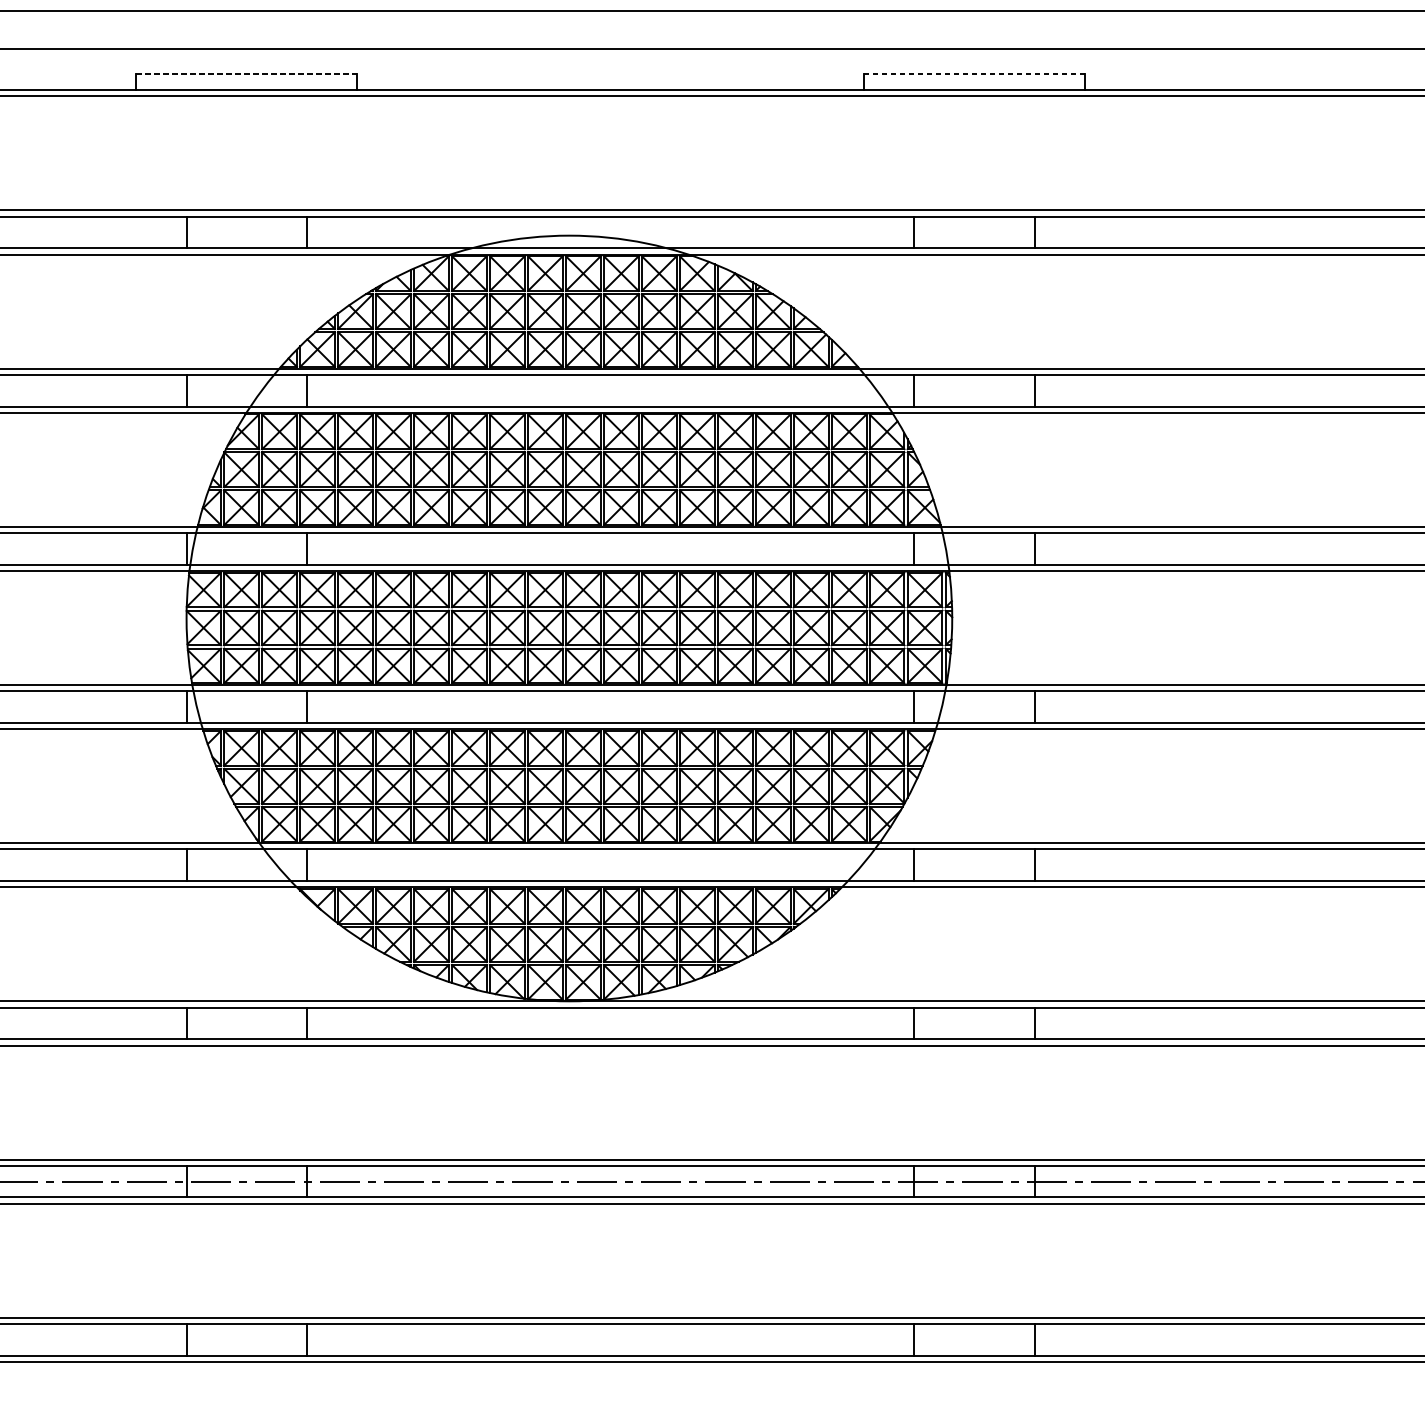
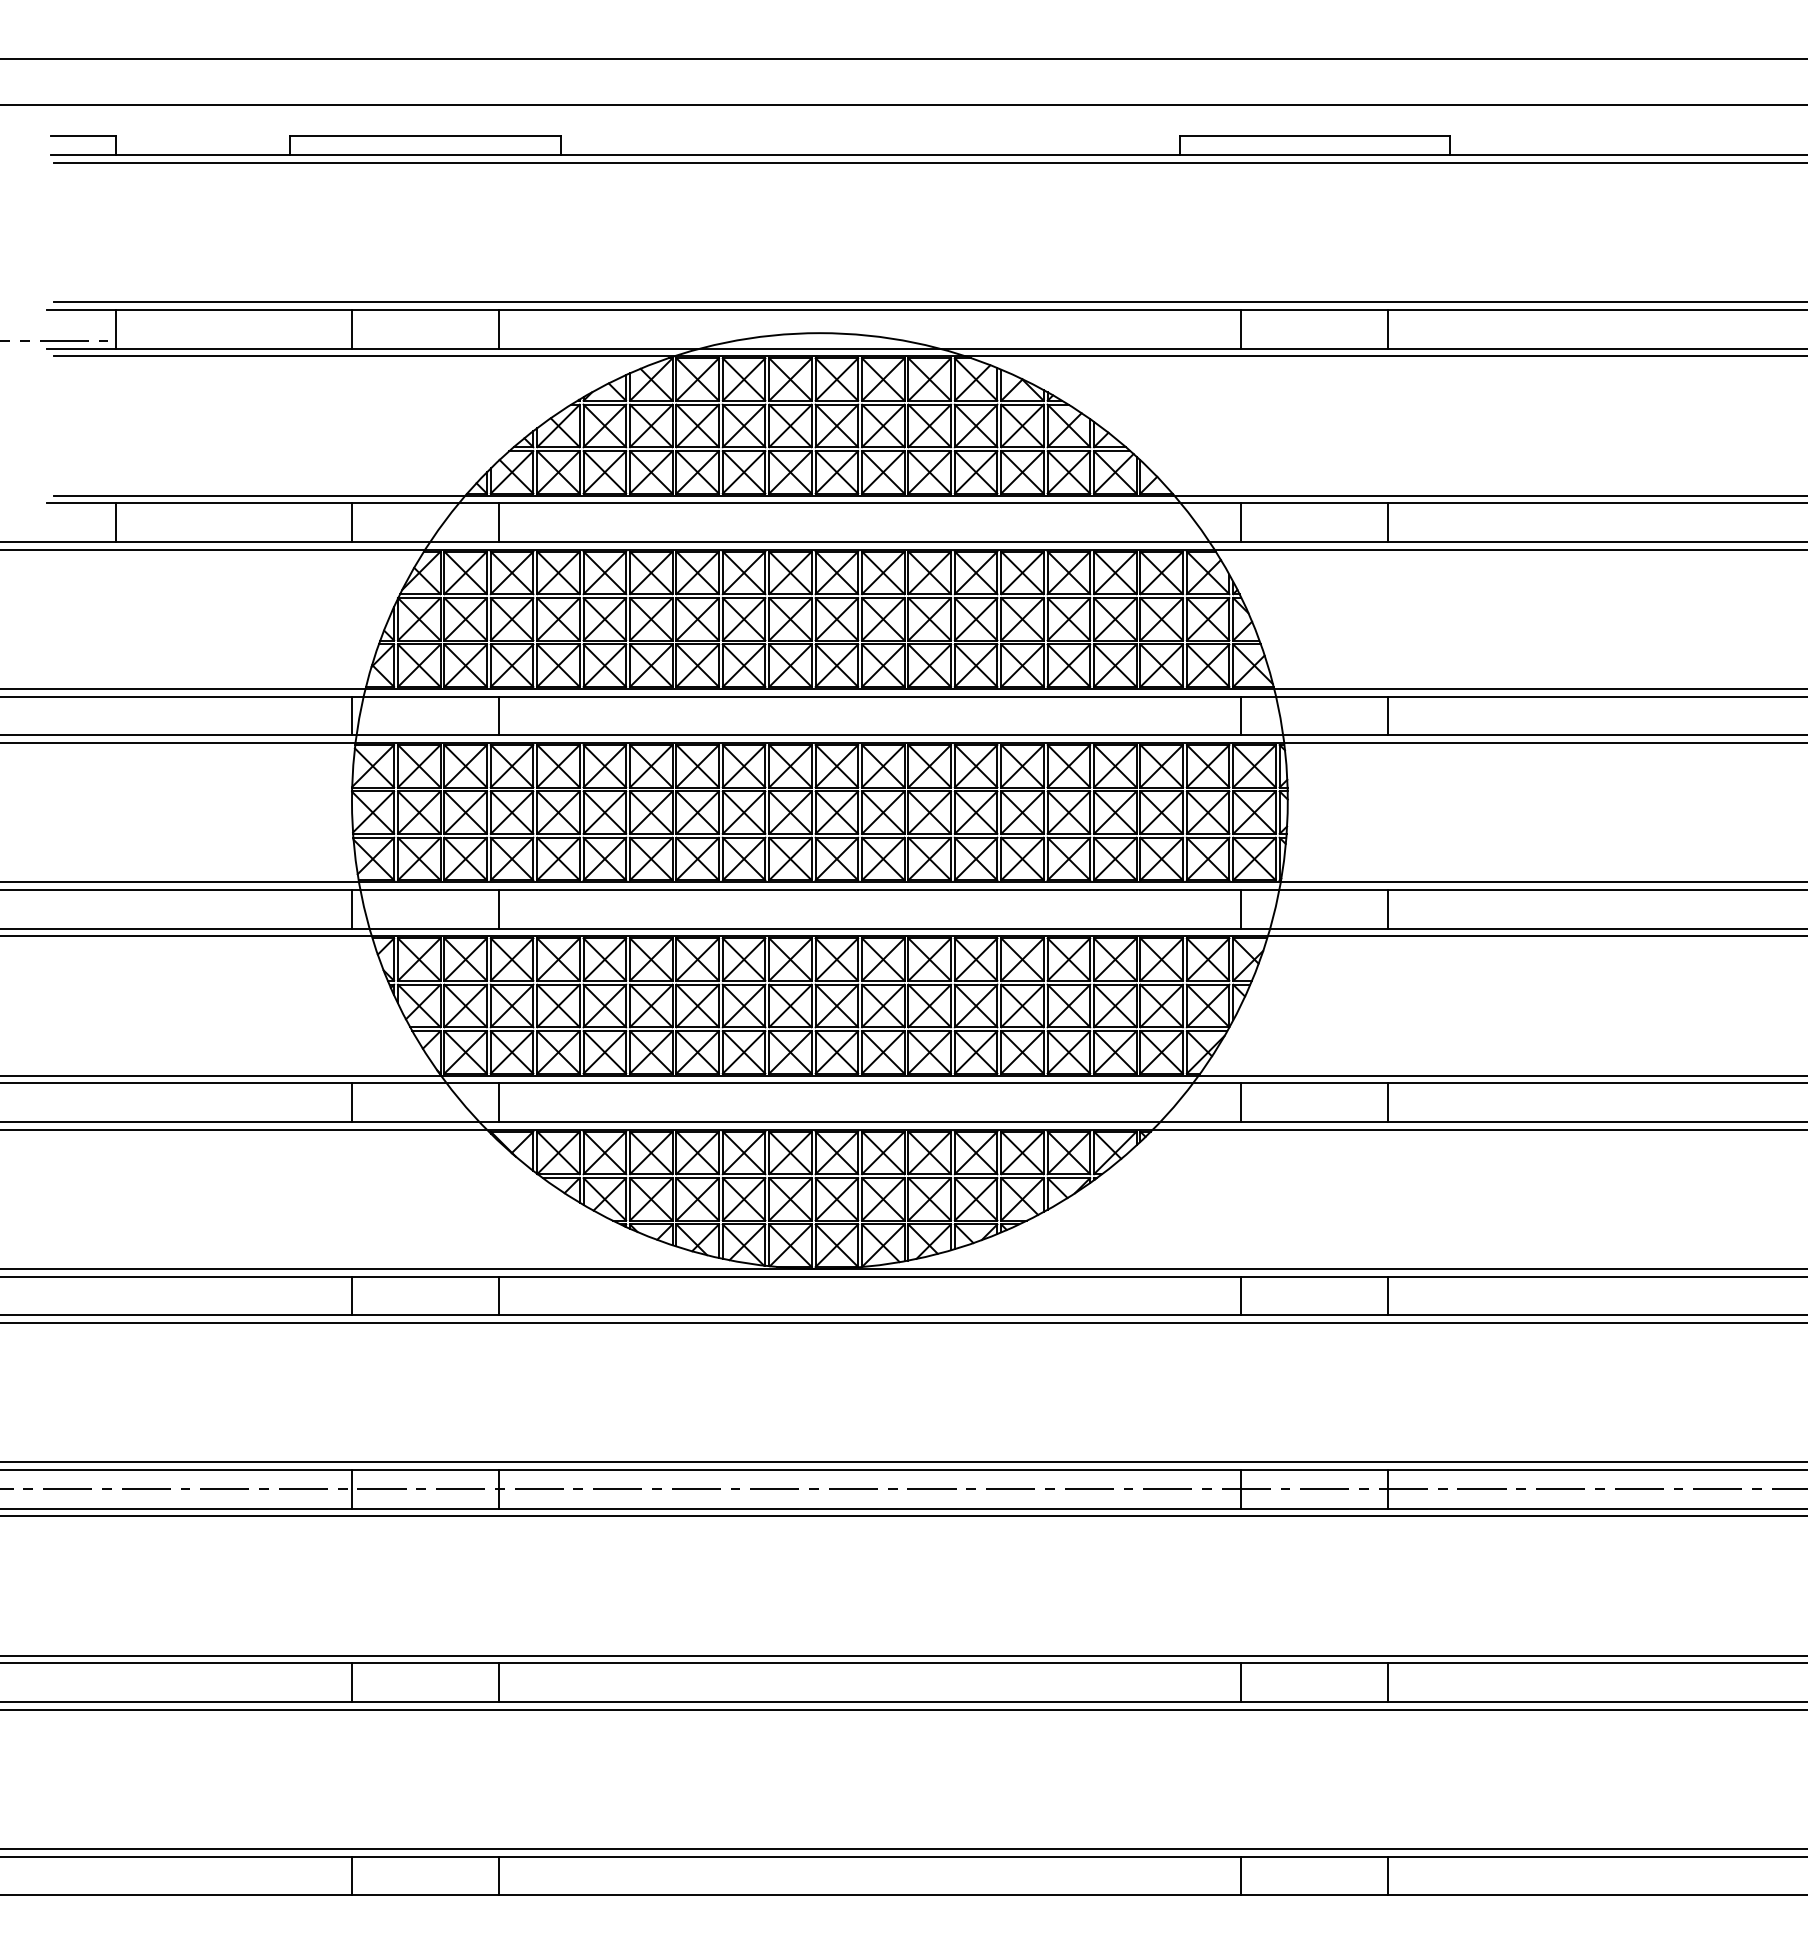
line: (246, 73) -> (425, 135), dashed -> solid
line: (974, 73) -> (1315, 135), dashed -> solid

